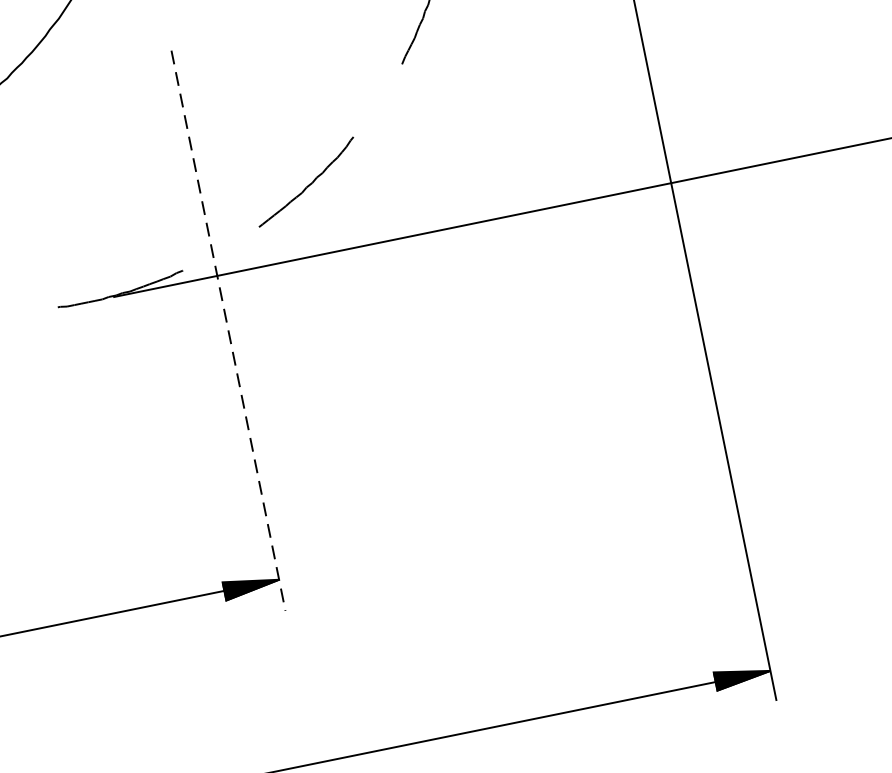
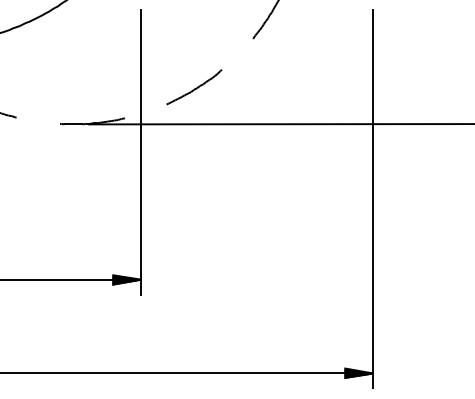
line: (228, 330) -> (141, 152), dashed -> solid

